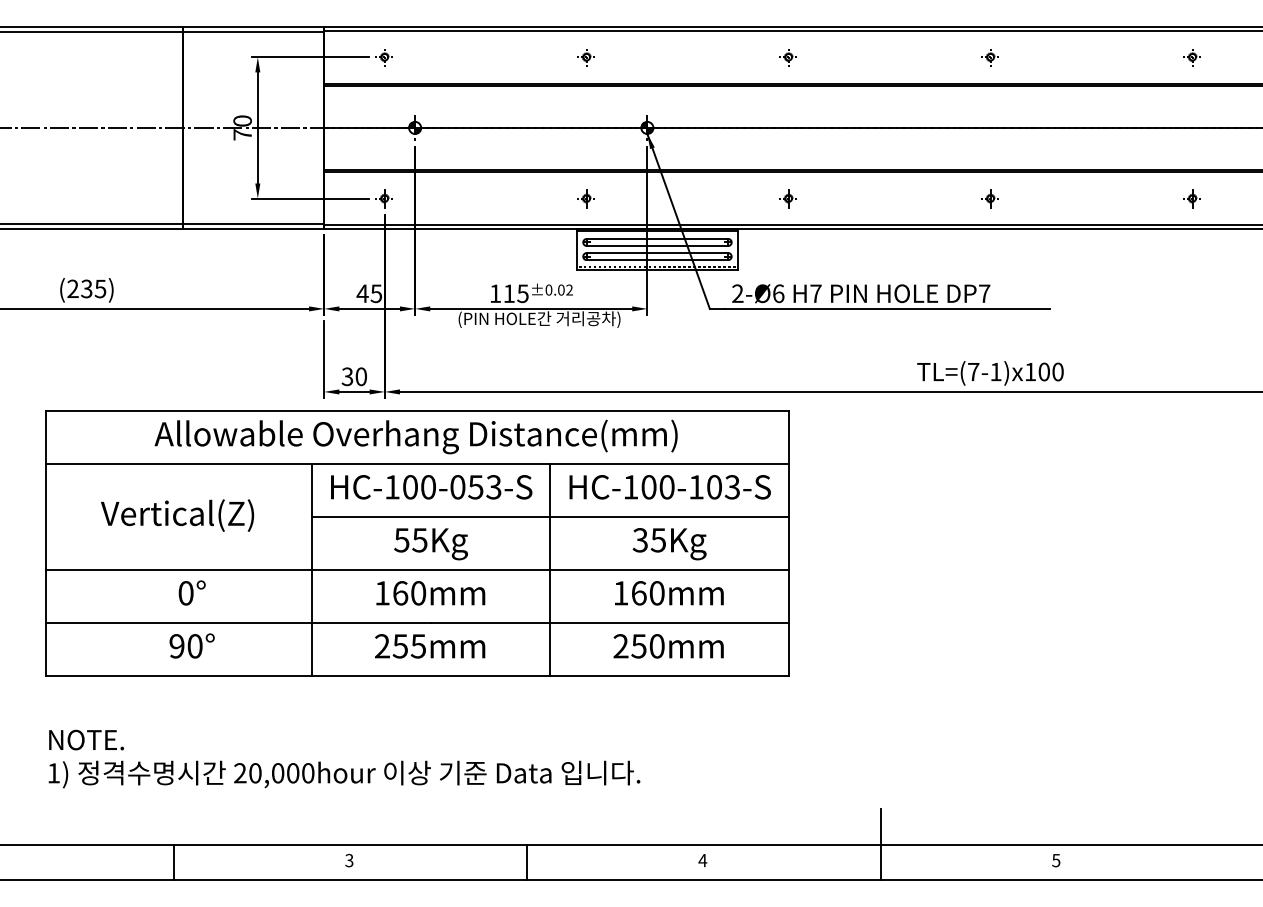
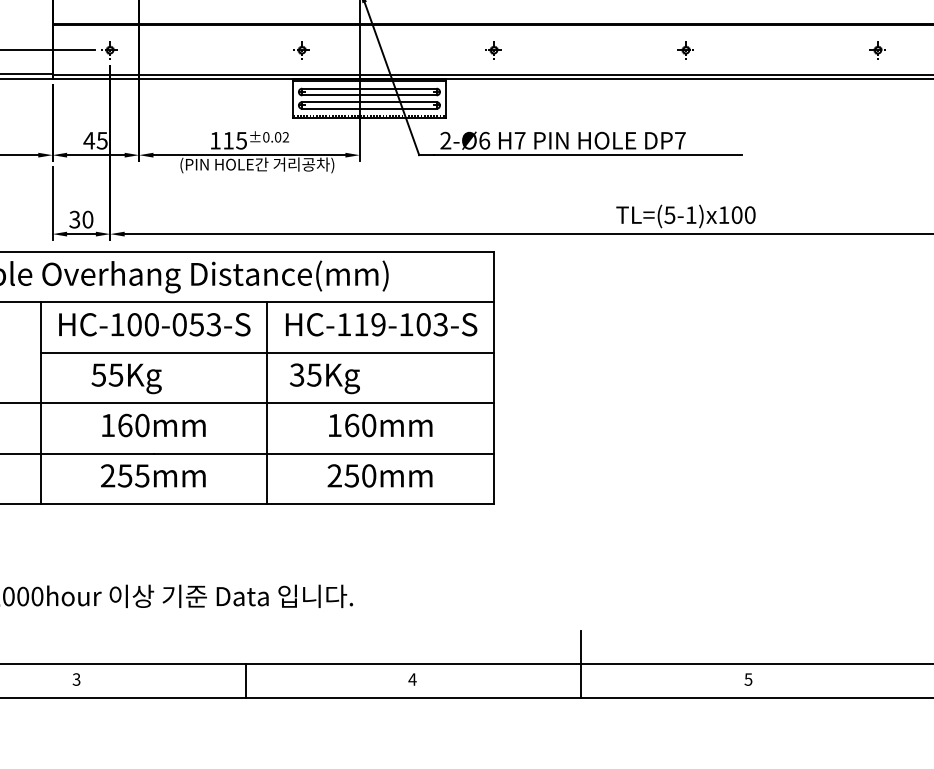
text: (973, 372) -> (669, 215), TL=(7-1)x100 -> TL=(5-1)x100
text: (657, 487) -> (369, 324), HC-100-103-S -> HC-119-103-S
text: (430, 544) -> (126, 379), moved
text: (669, 544) -> (324, 379), moved

